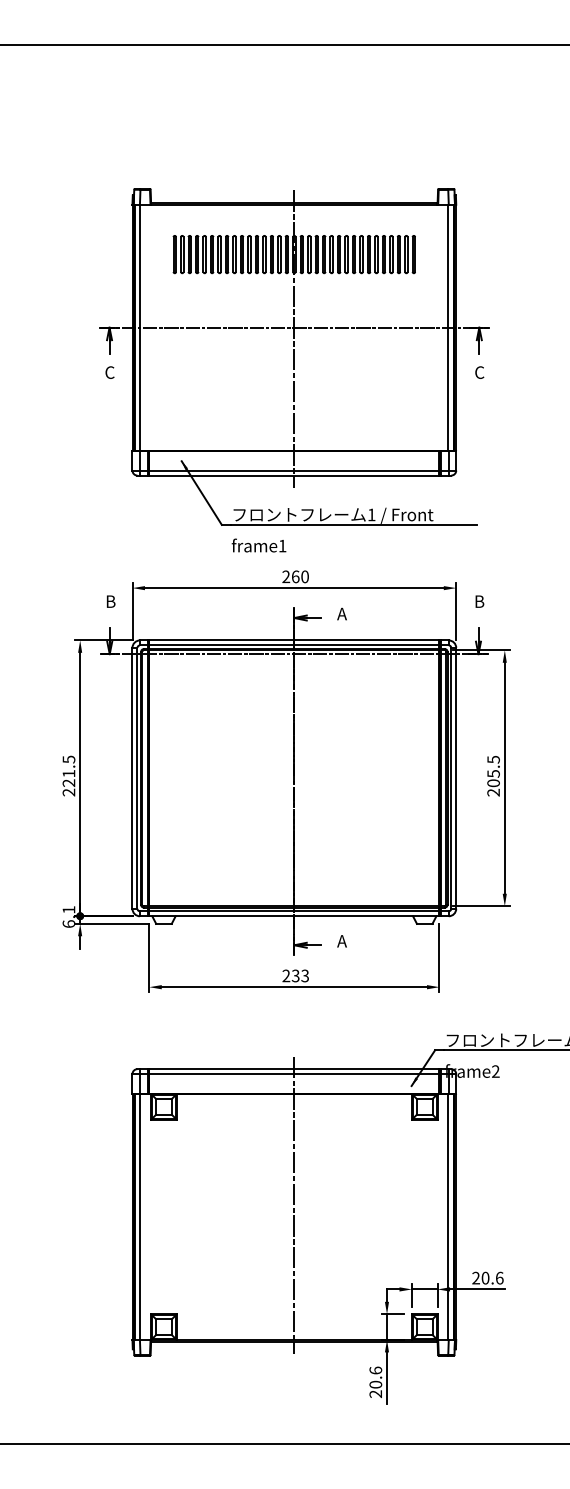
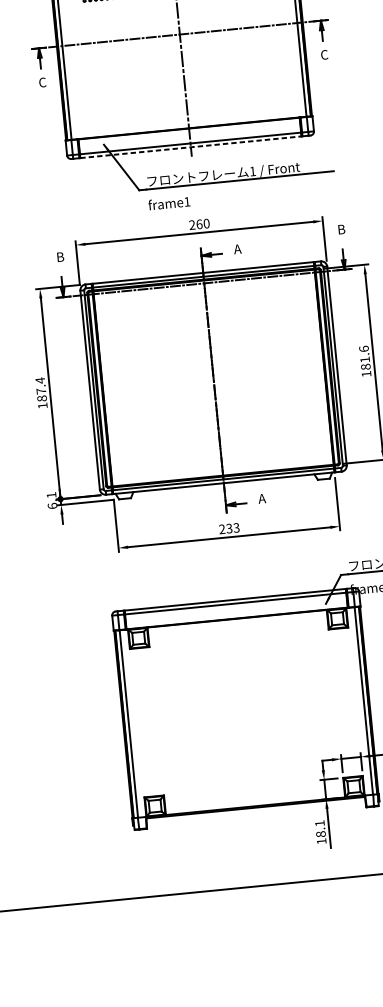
line: (294, 475) -> (191, 147), solid -> dashed
text: (68, 775) -> (41, 392), 221.5 -> 187.4
text: (493, 775) -> (365, 361), 205.5 -> 181.6
line: (294, 1205) -> (245, 703), removed
text: (375, 1382) -> (320, 832), 20.6 -> 18.1

